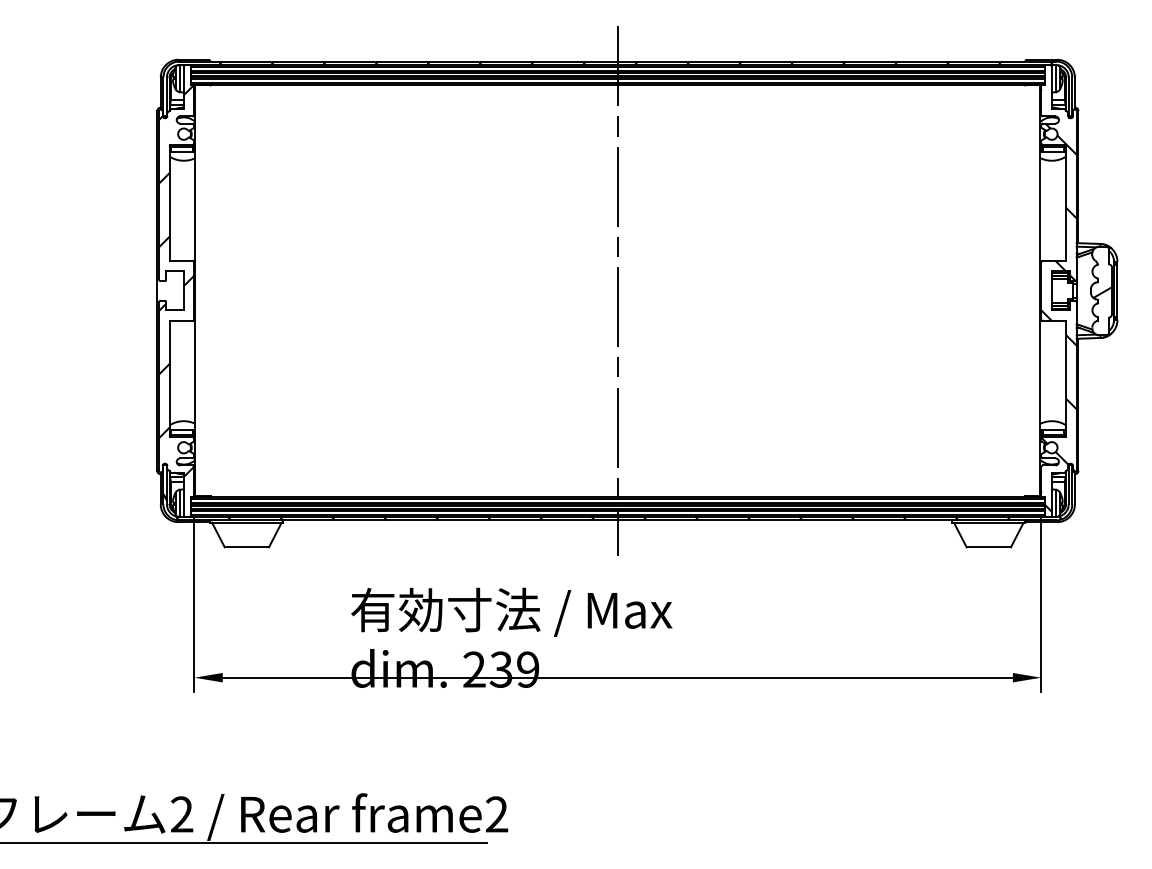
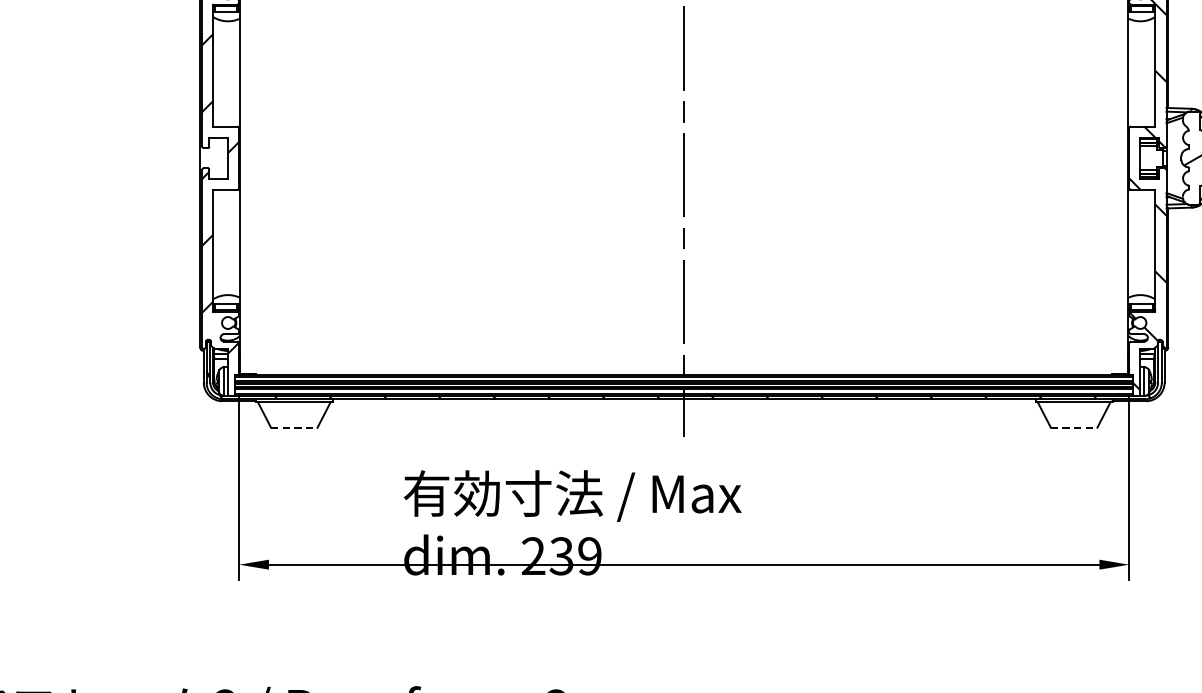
line: (247, 547) -> (294, 427), solid -> dashed
line: (989, 547) -> (1074, 427), solid -> dashed

